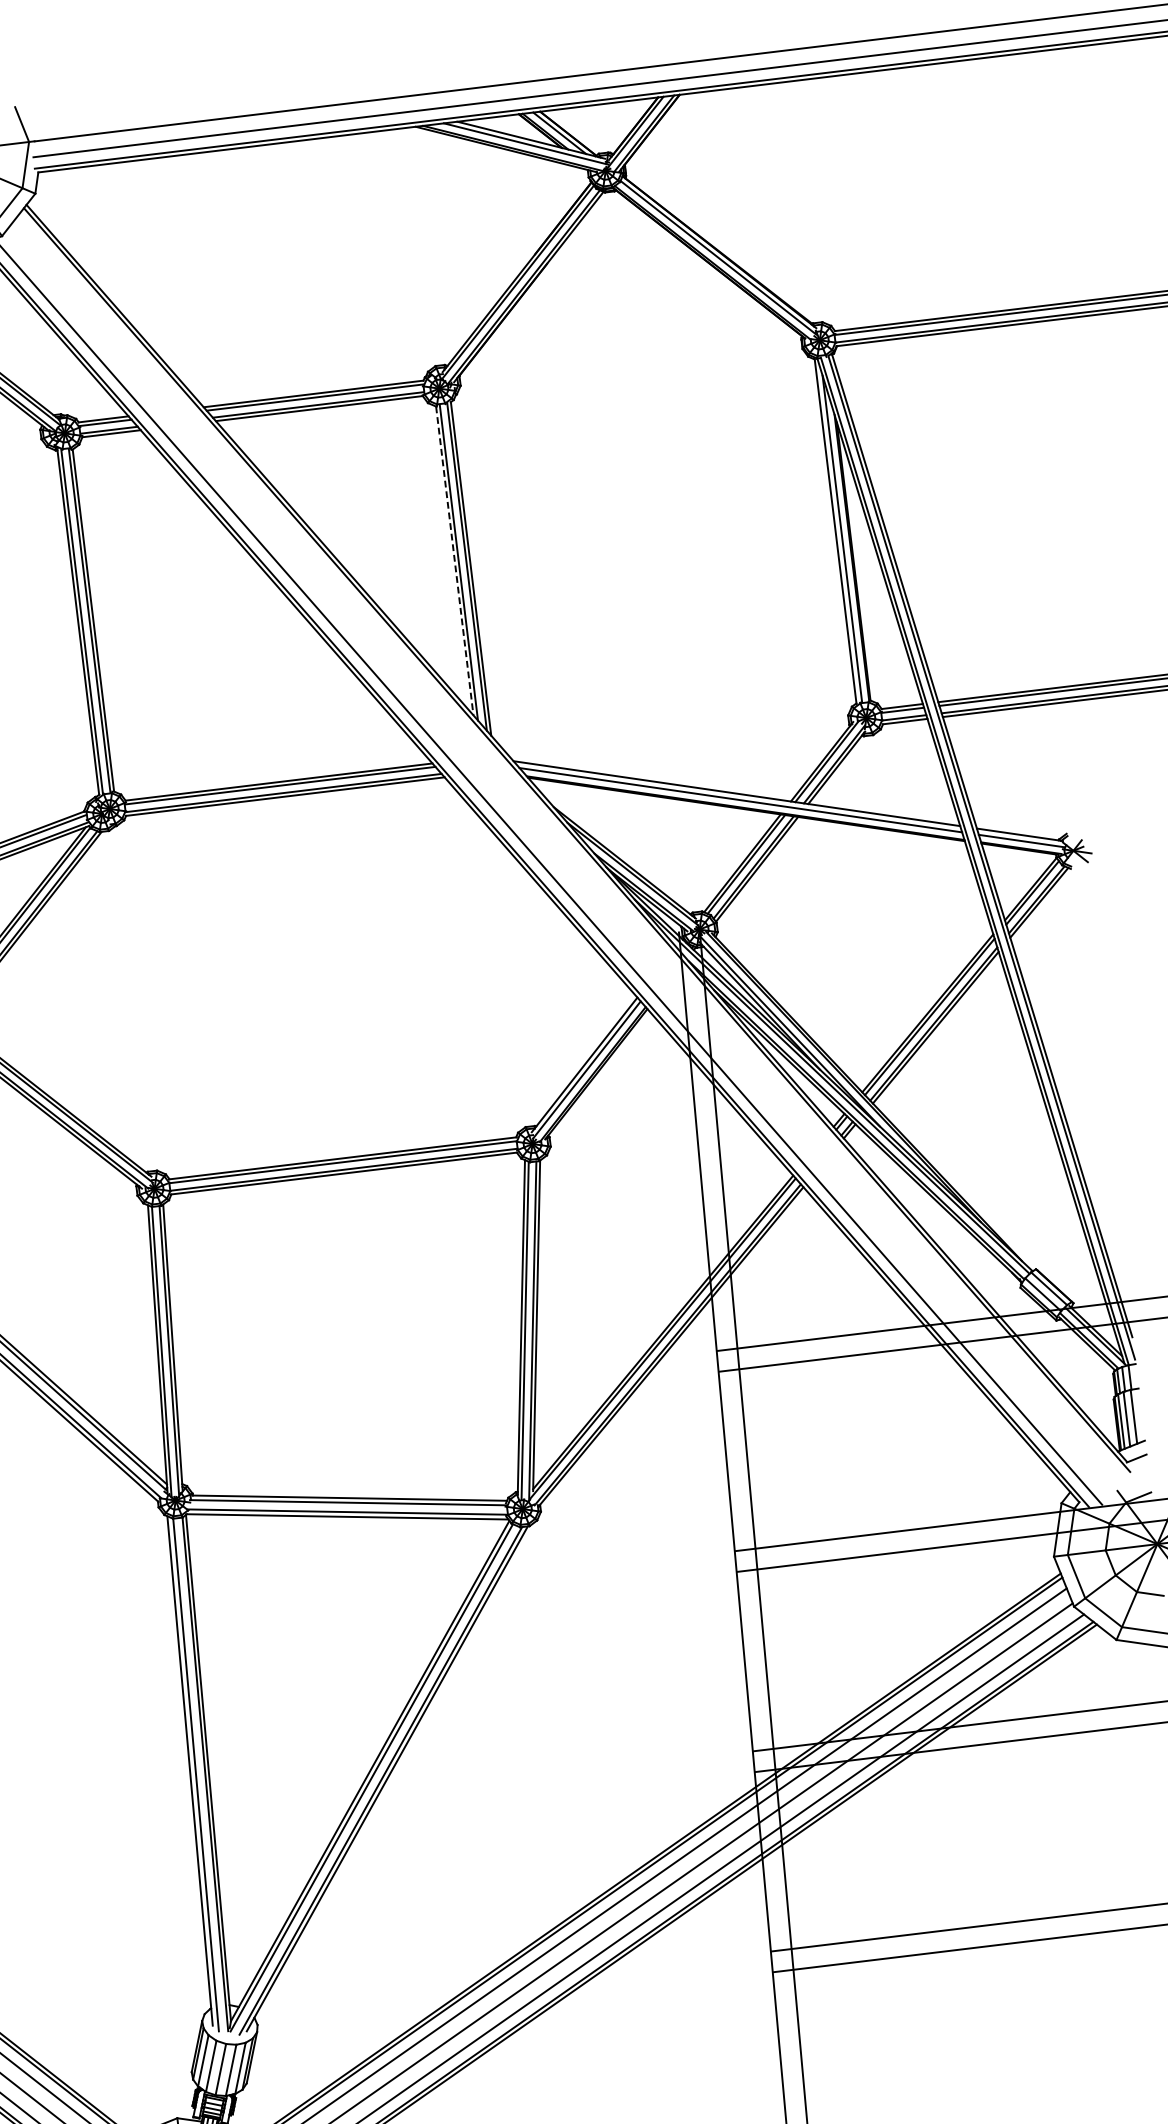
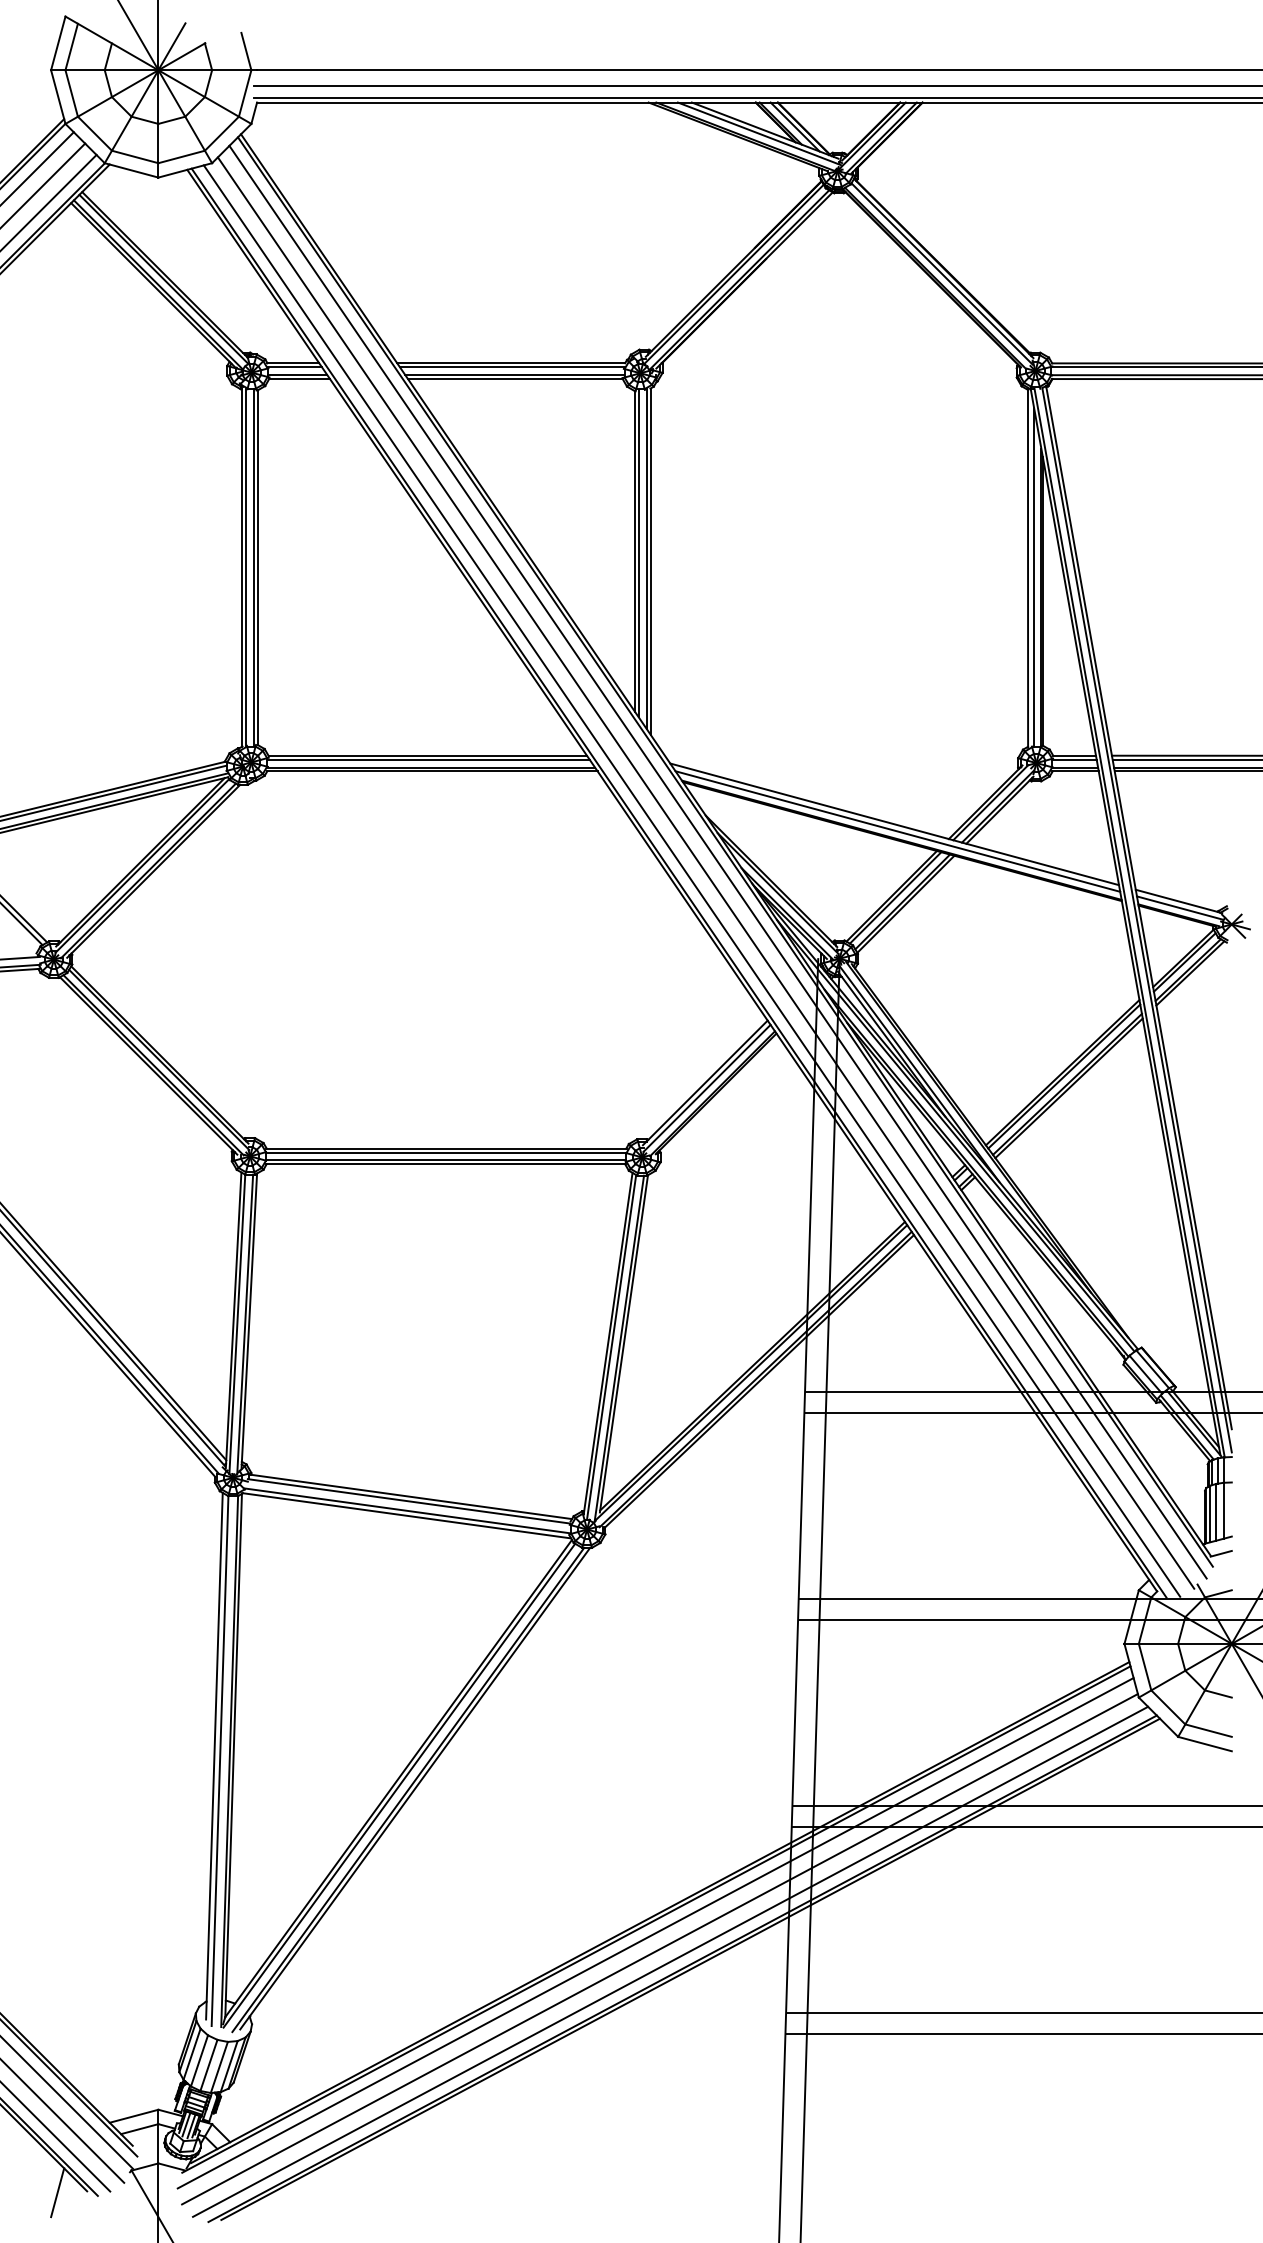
line: (454, 561) -> (634, 551), dashed -> solid
line: (570, 850) -> (717, 861), added
line: (560, 862) -> (705, 872), added

